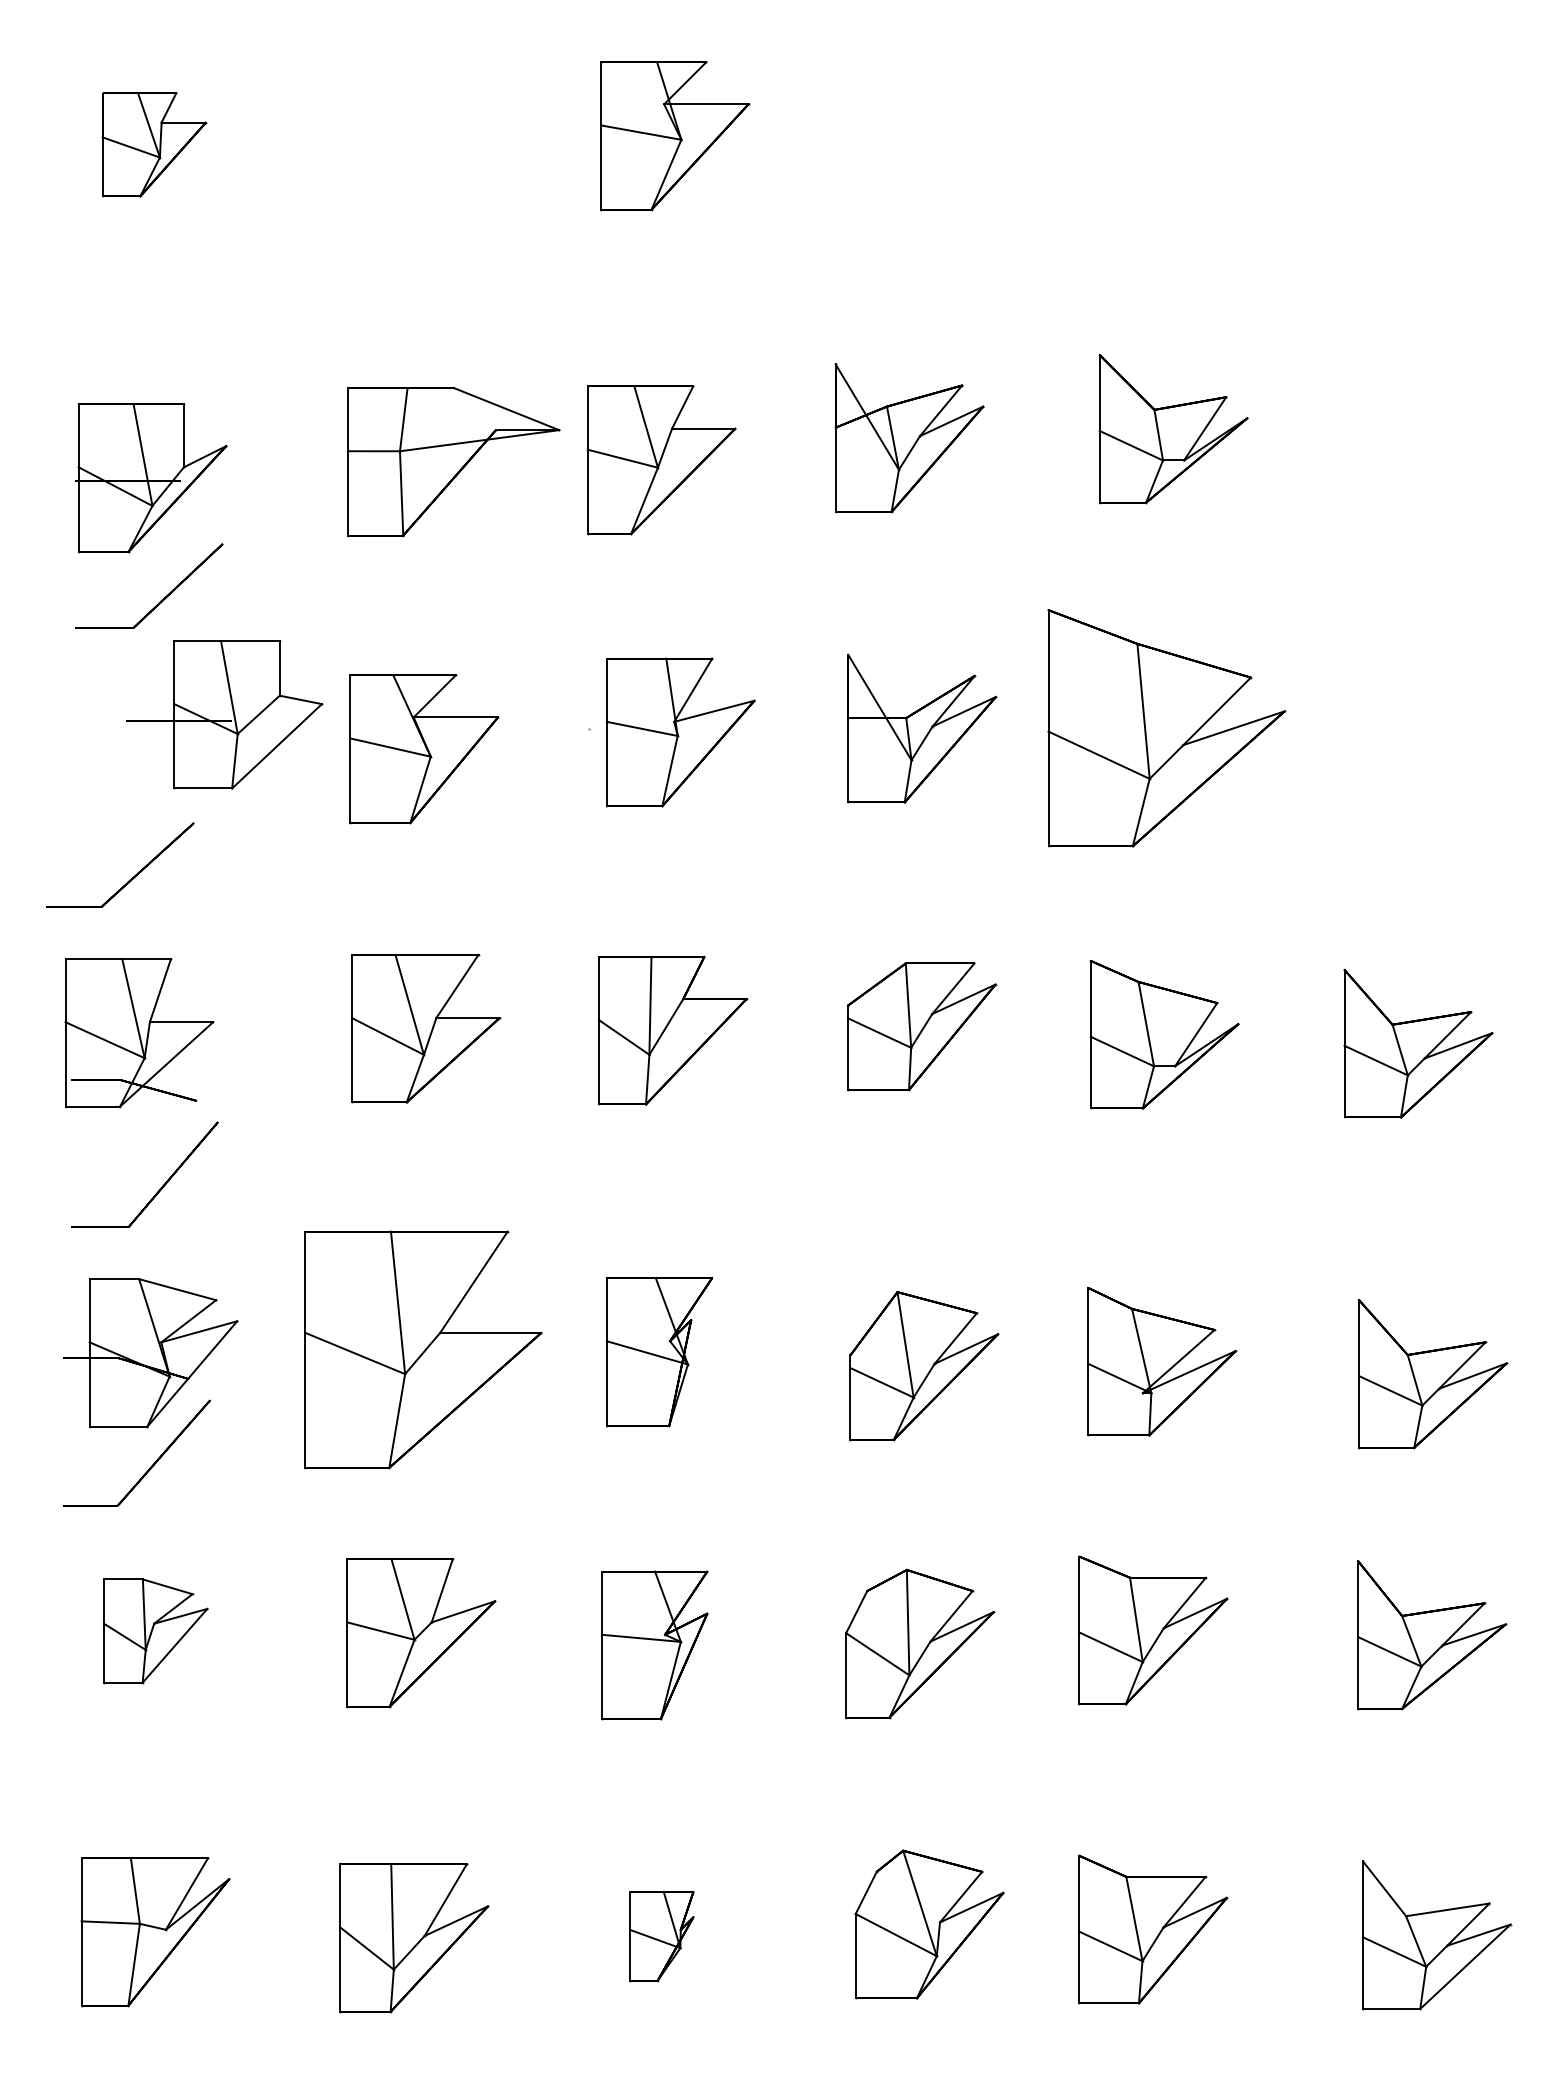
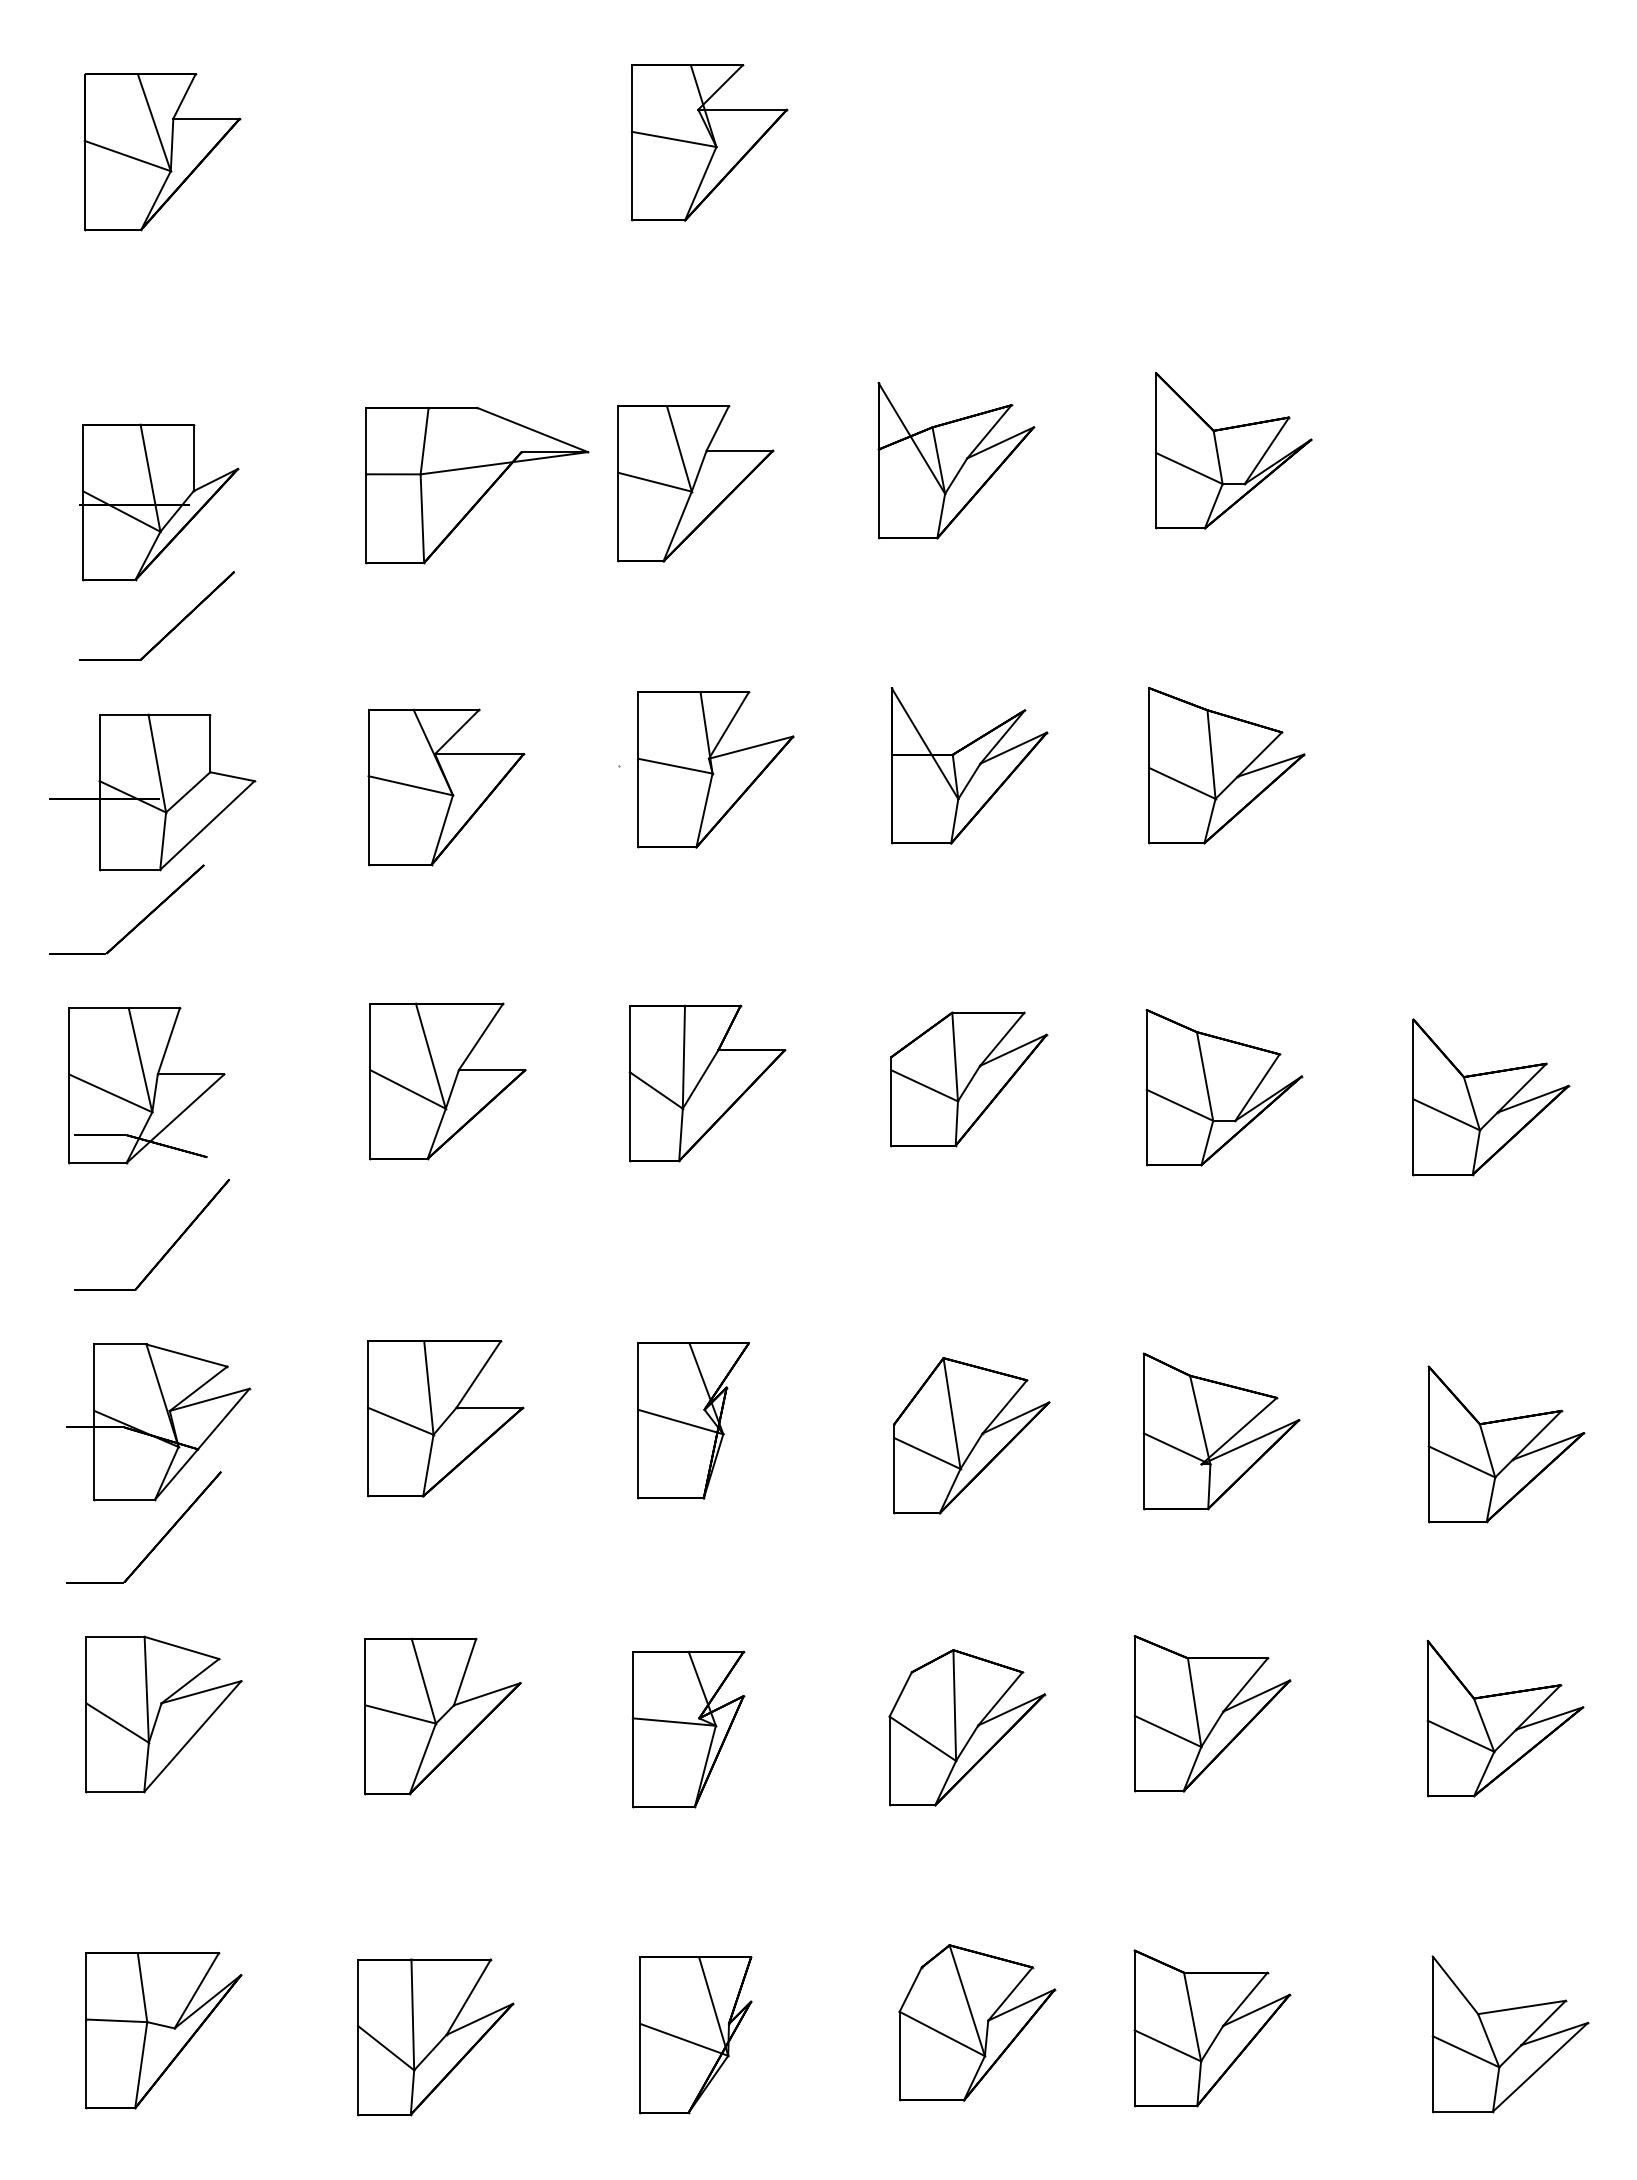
part: (154, 145) -> (162, 152), size x1.43
part: (224, 714) -> (152, 792), moved
part: (1166, 728) -> (1226, 765), size x0.62
part: (423, 1349) -> (445, 1418), size x0.62
part: (155, 1631) -> (163, 1714), size x1.43
part: (661, 1936) -> (695, 2035), size x1.67

